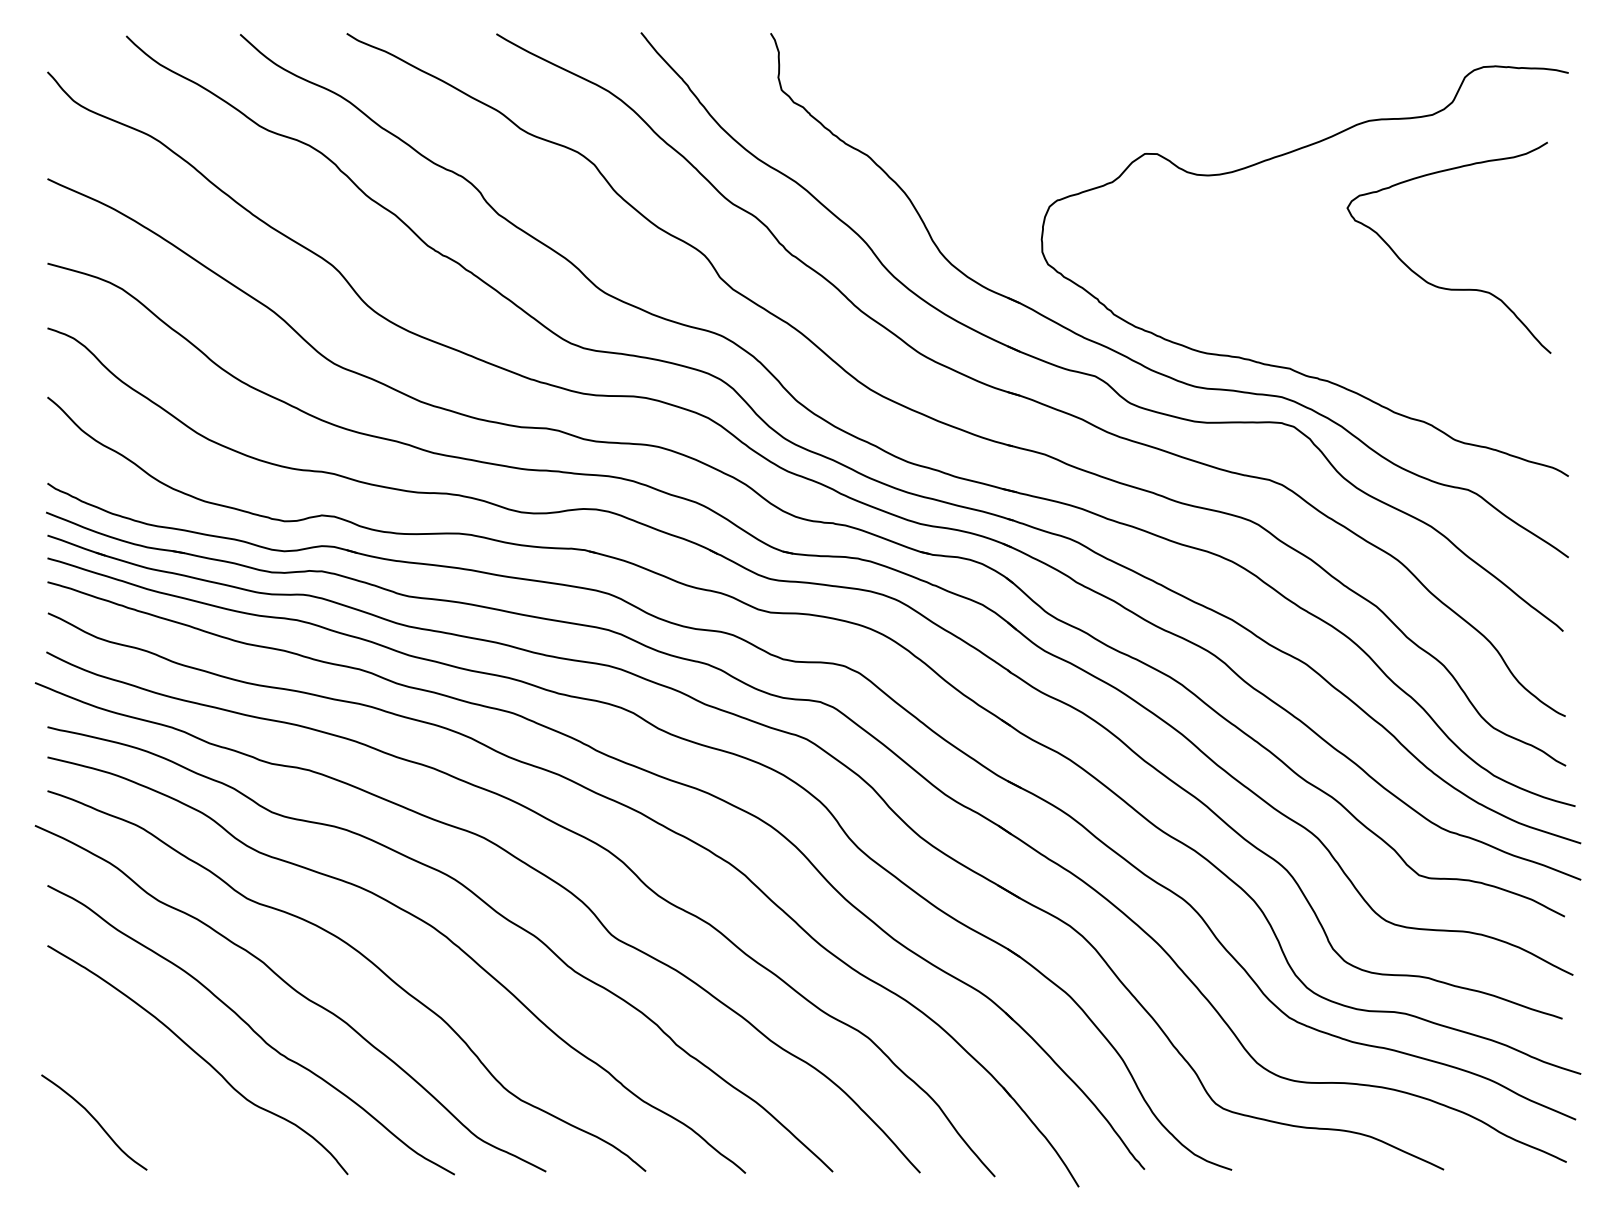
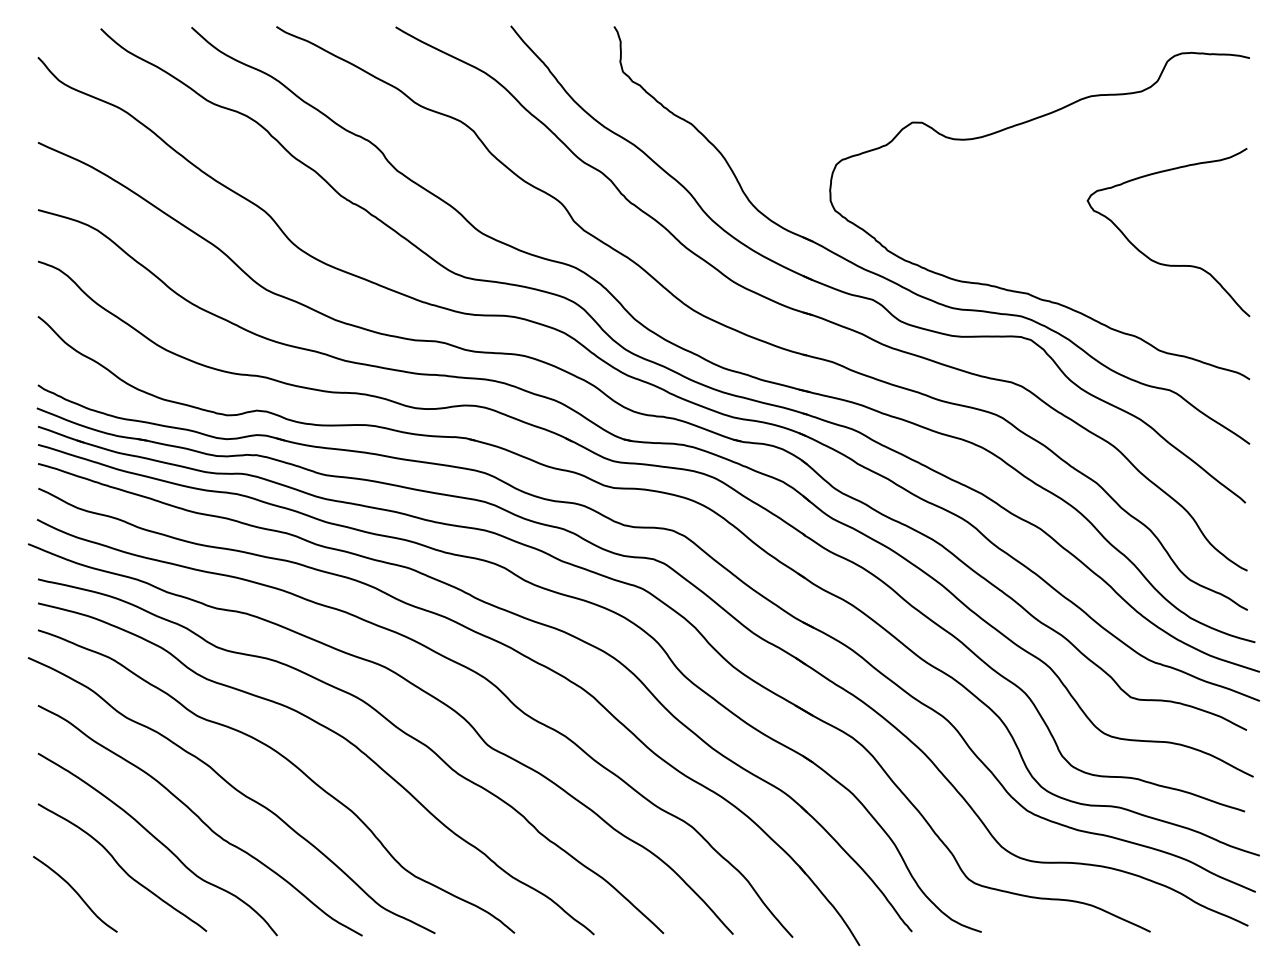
curve: (1435, 284) -> (1157, 261), moved
curve: (153, 1088) -> (122, 867), added

